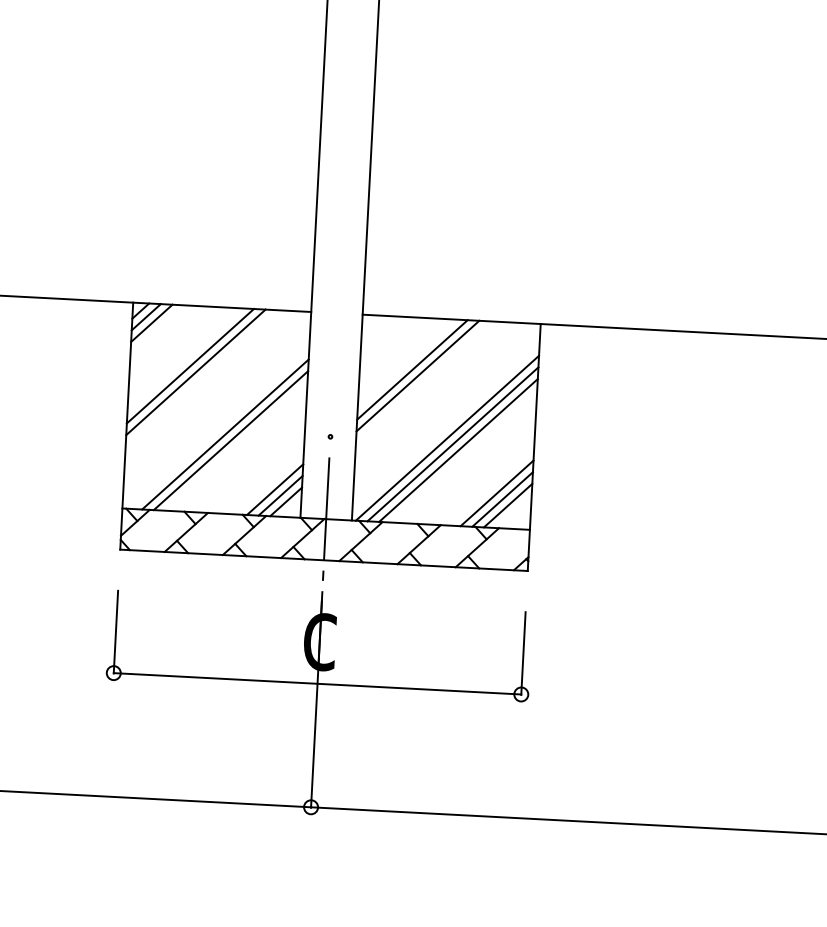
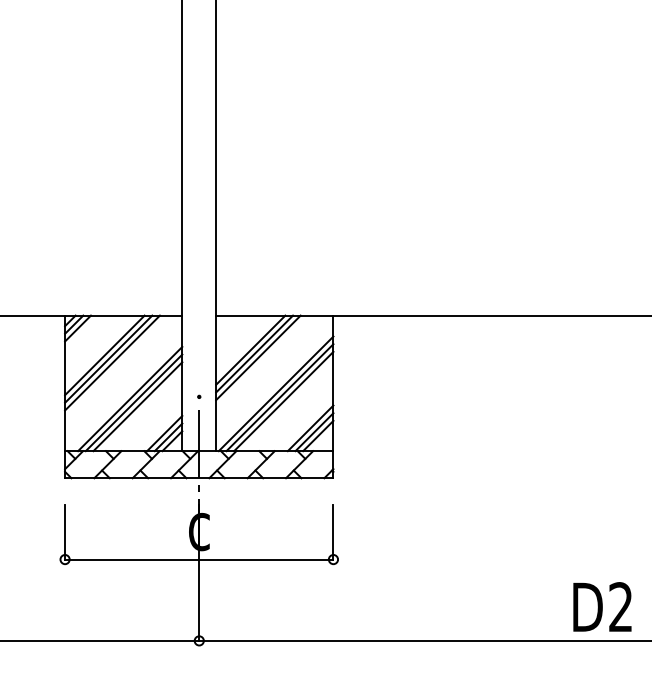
line: (201, 377) -> (112, 362), added
line: (423, 381) -> (258, 357), added
line: (235, 446) -> (137, 406), added

